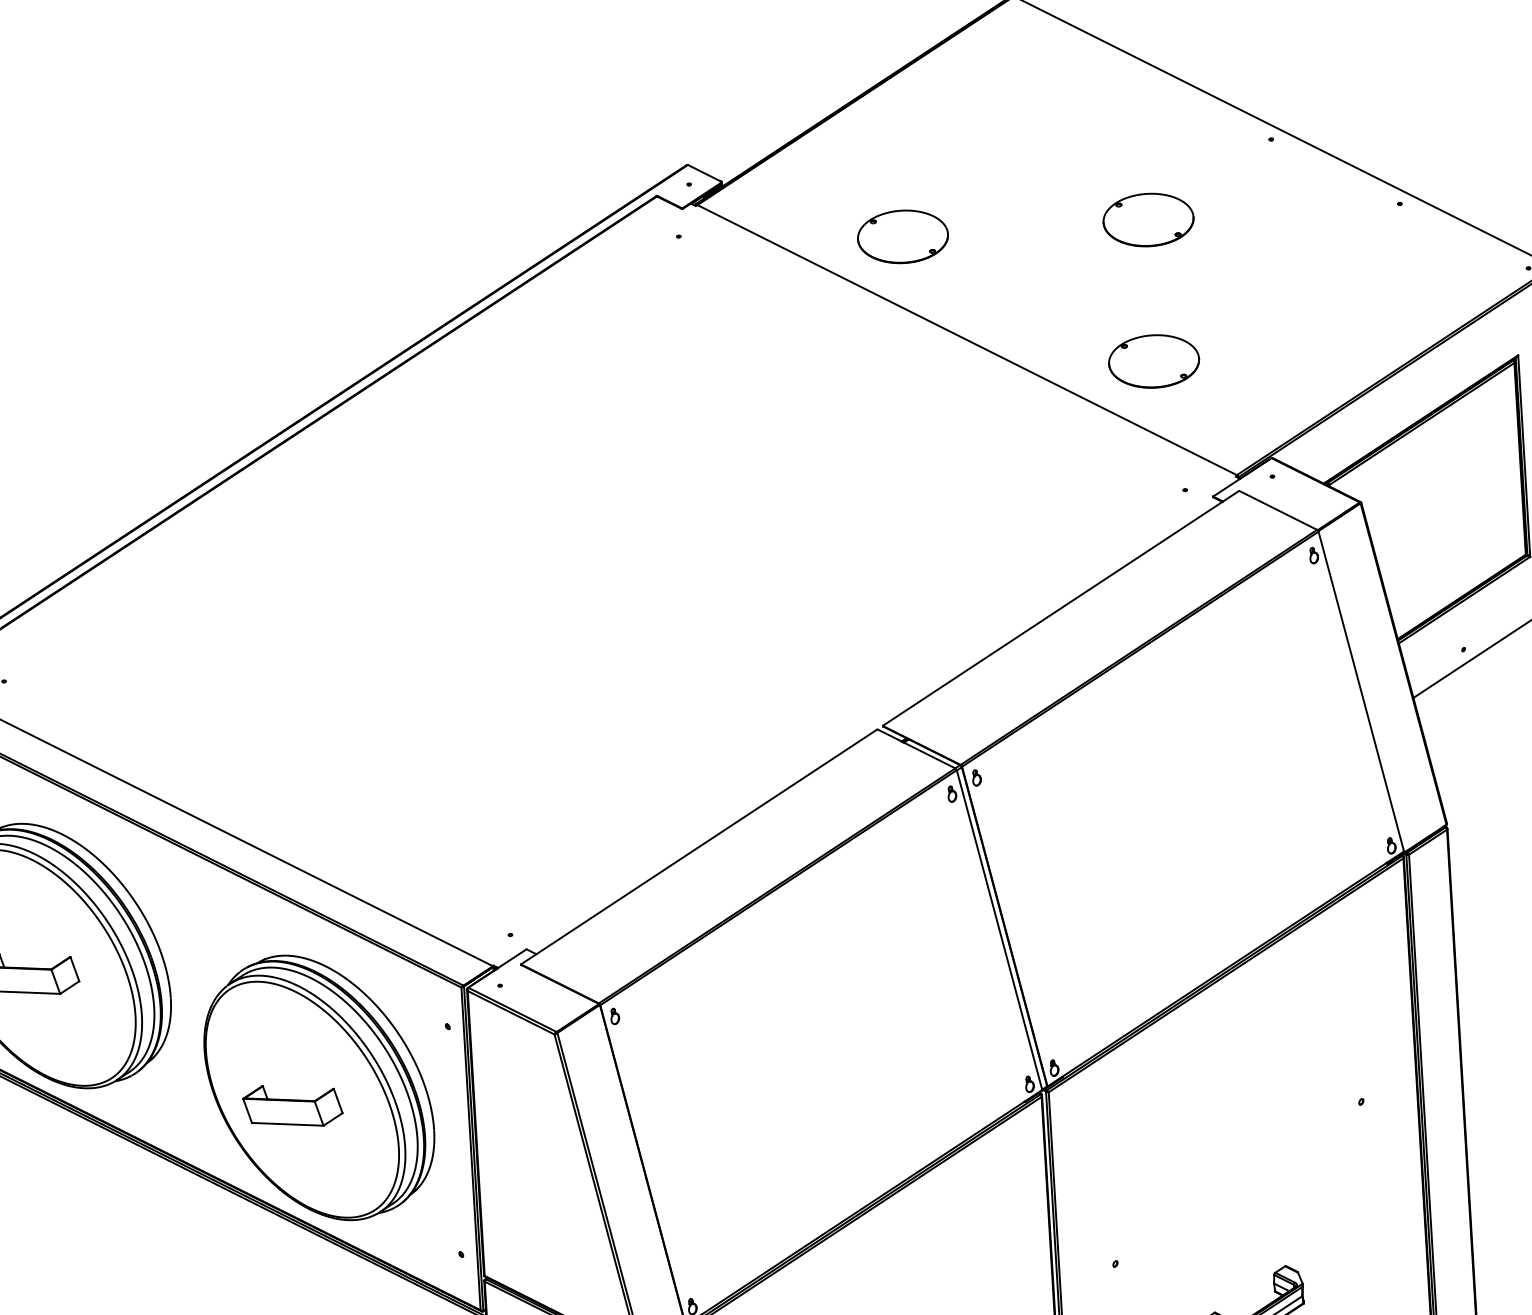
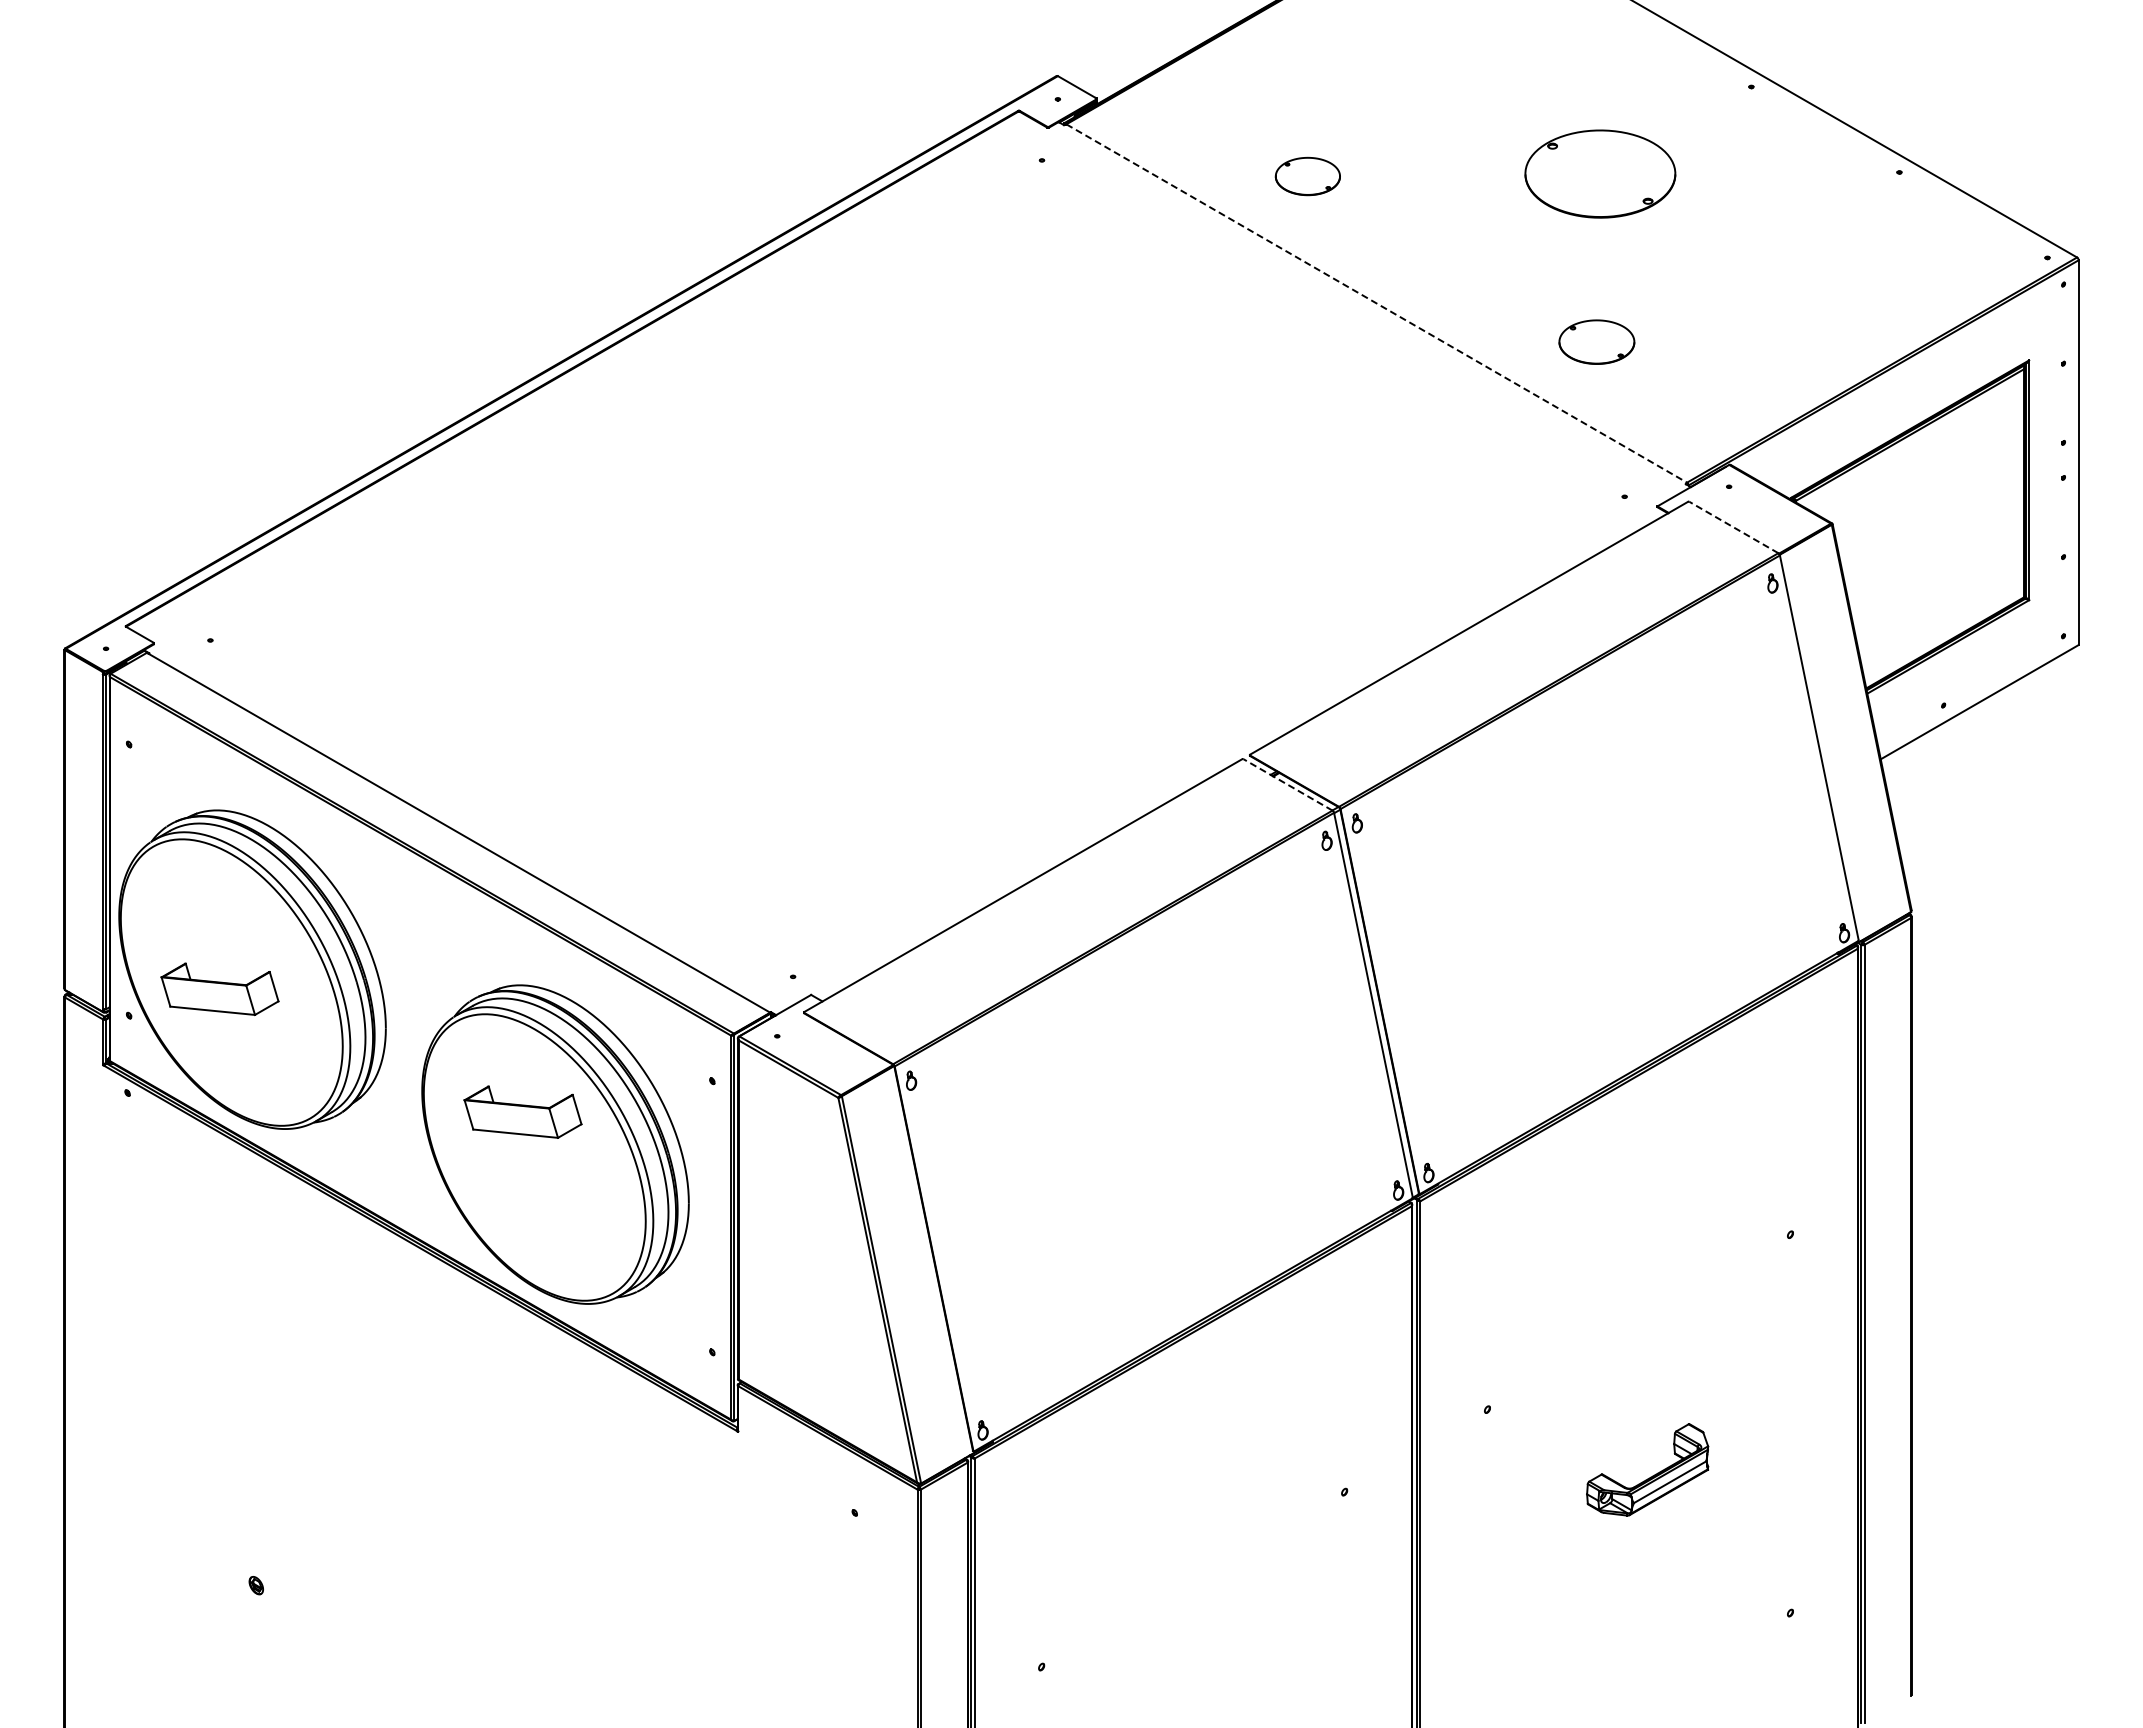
part: (1147, 219) -> (1599, 173), size x1.4
part: (902, 236) -> (1307, 176), size x0.6
line: (967, 340) -> (1377, 303), solid -> dashed
part: (1153, 361) -> (1596, 342), size x0.7
line: (1278, 510) -> (1733, 527), solid -> dashed
line: (916, 748) -> (1287, 784), solid -> dashed
part: (292, 1105) -> (522, 1111), moved

